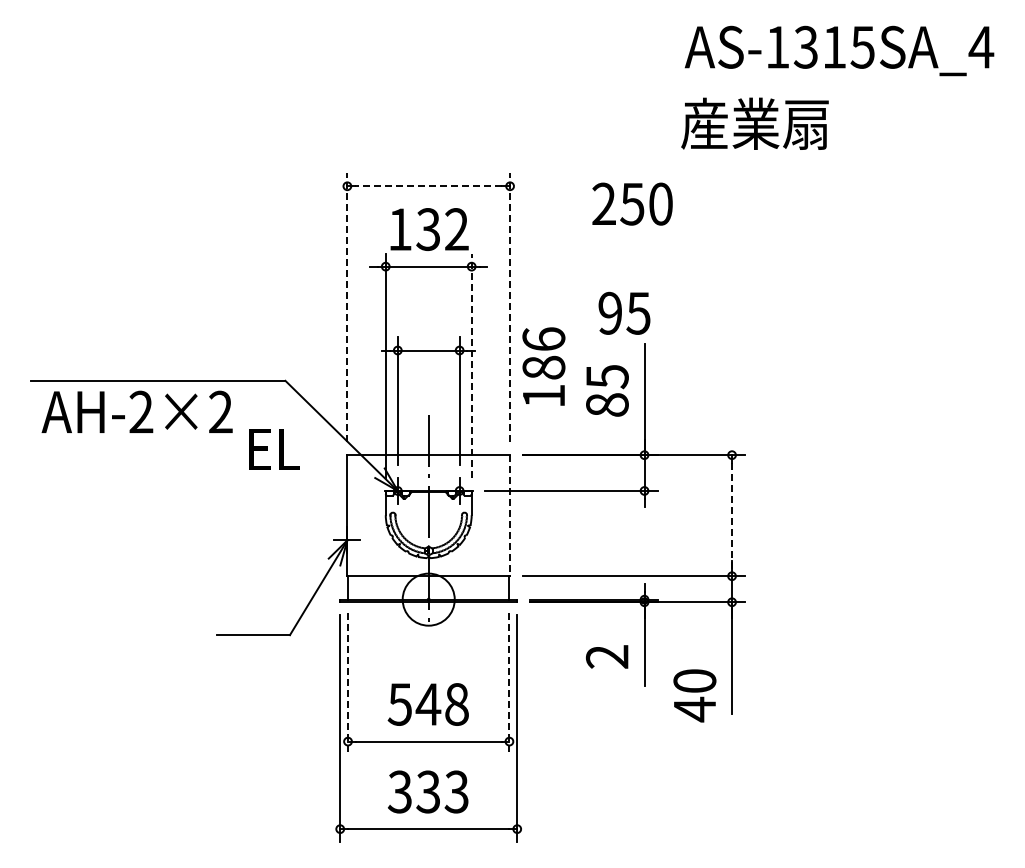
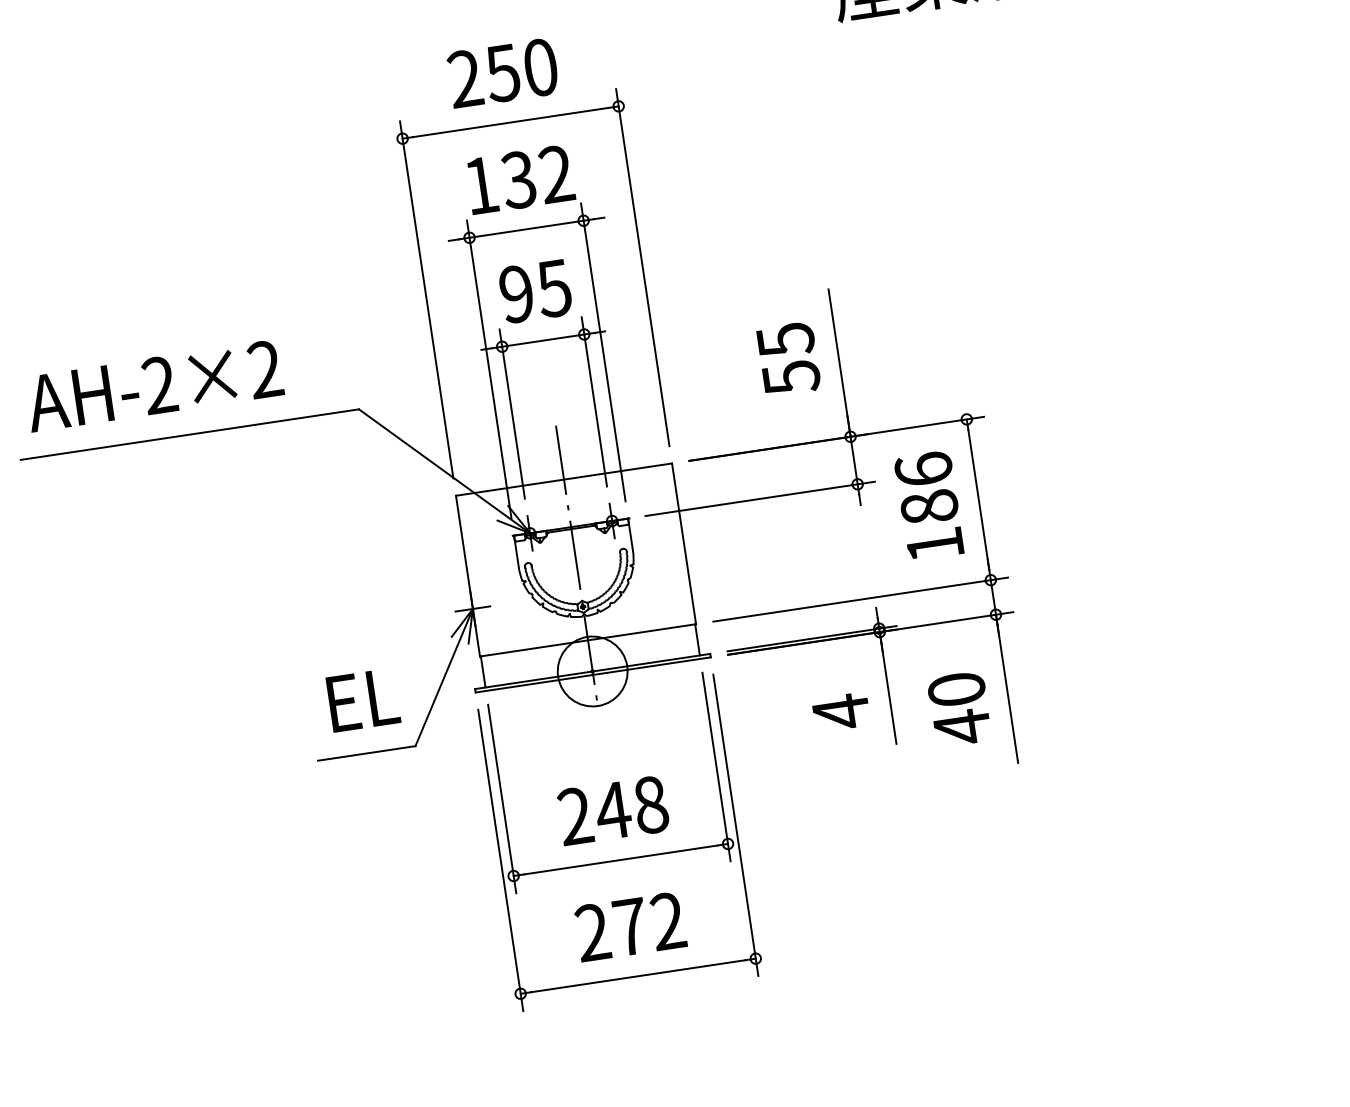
line: (428, 186) -> (510, 122), dashed -> solid
text: (632, 203) -> (502, 72), moved
line: (347, 307) -> (426, 299), dashed -> solid
line: (510, 307) -> (643, 267), dashed -> solid
text: (624, 312) -> (535, 290), moved
line: (471, 365) -> (603, 352), dashed -> solid
text: (543, 366) -> (928, 505), moved
text: (607, 405) -> (791, 378), 85 -> 55
text: (136, 411) -> (153, 385), moved
text: (274, 449) -> (363, 700), moved
line: (510, 515) -> (684, 543), dashed -> solid
line: (732, 515) -> (979, 499), dashed -> solid
text: (606, 656) -> (840, 711), 2 -> 4
line: (348, 683) -> (502, 798), dashed -> solid
line: (509, 683) -> (716, 766), dashed -> solid
text: (694, 695) -> (959, 708), moved
text: (399, 704) -> (574, 816), 548 -> 248
text: (427, 791) -> (629, 926), 333 -> 272

